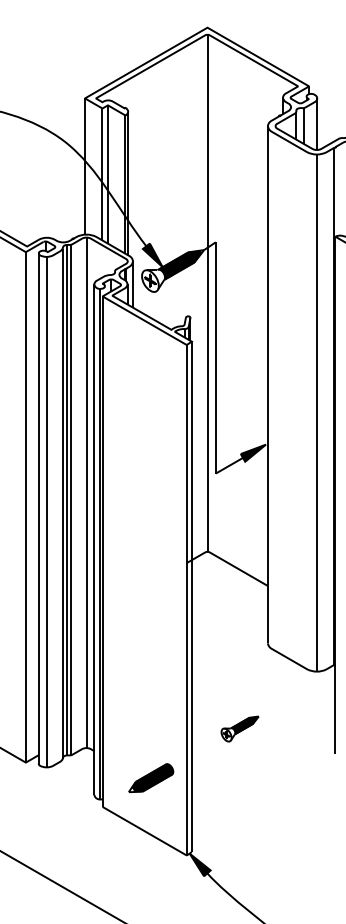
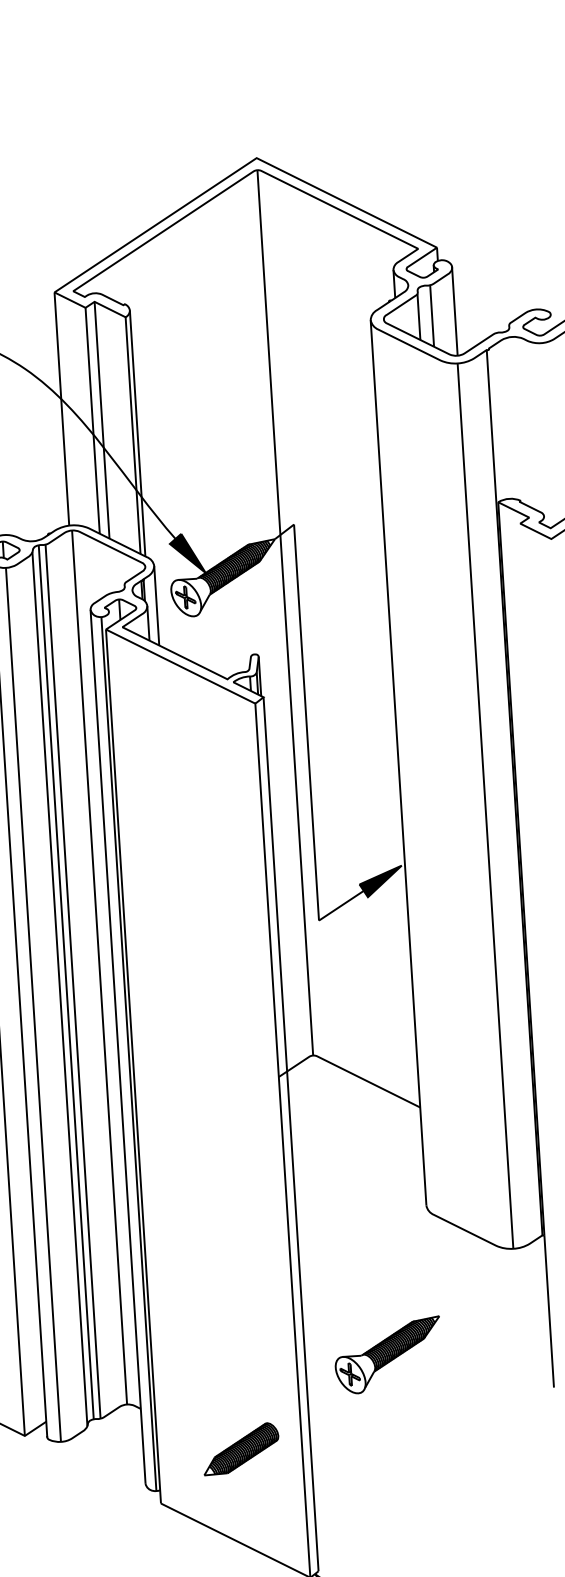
part: (239, 728) -> (386, 1354), size x1.67

